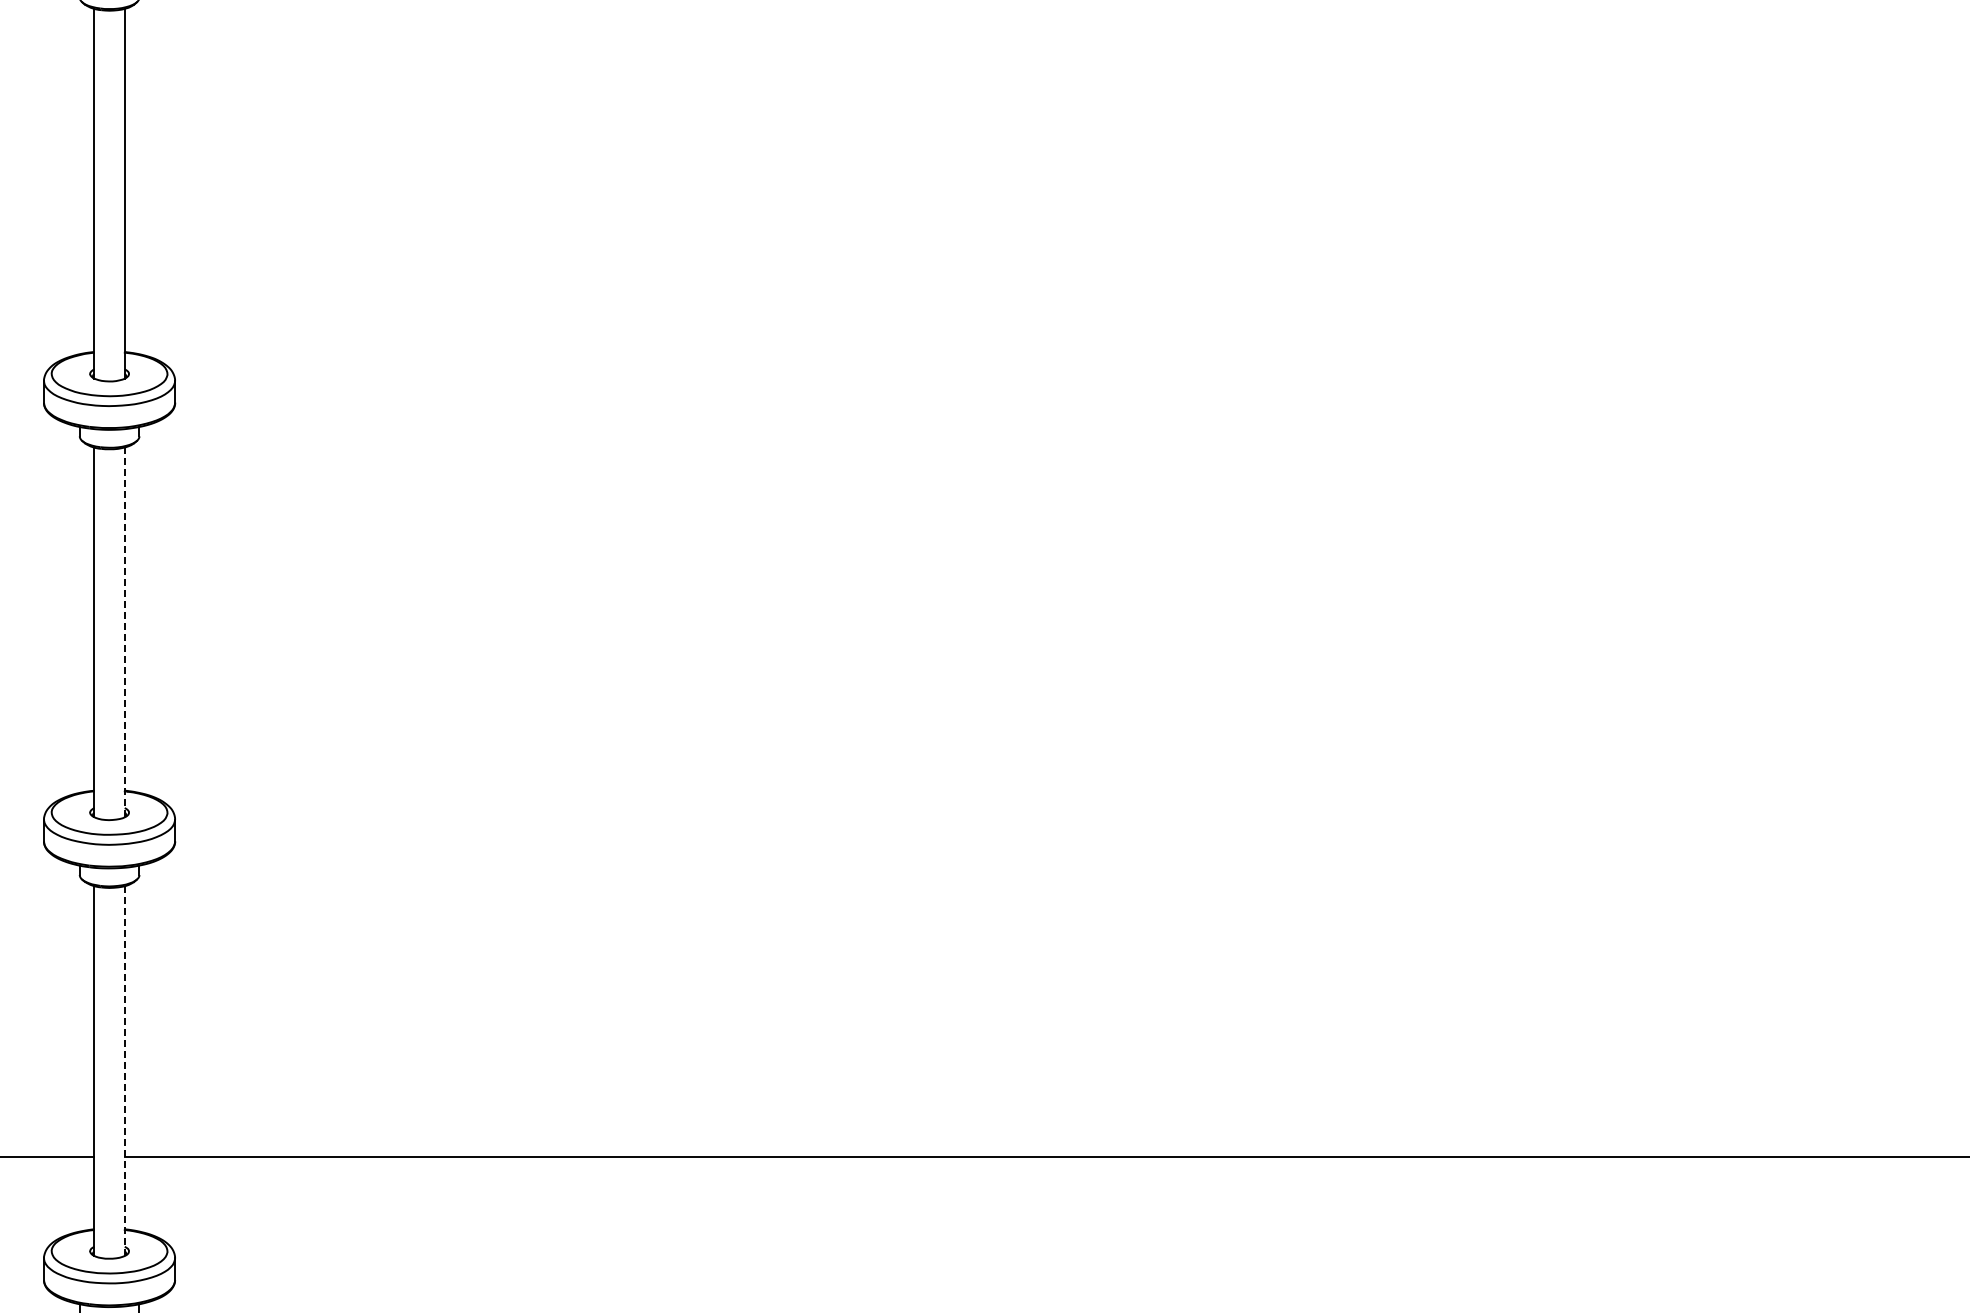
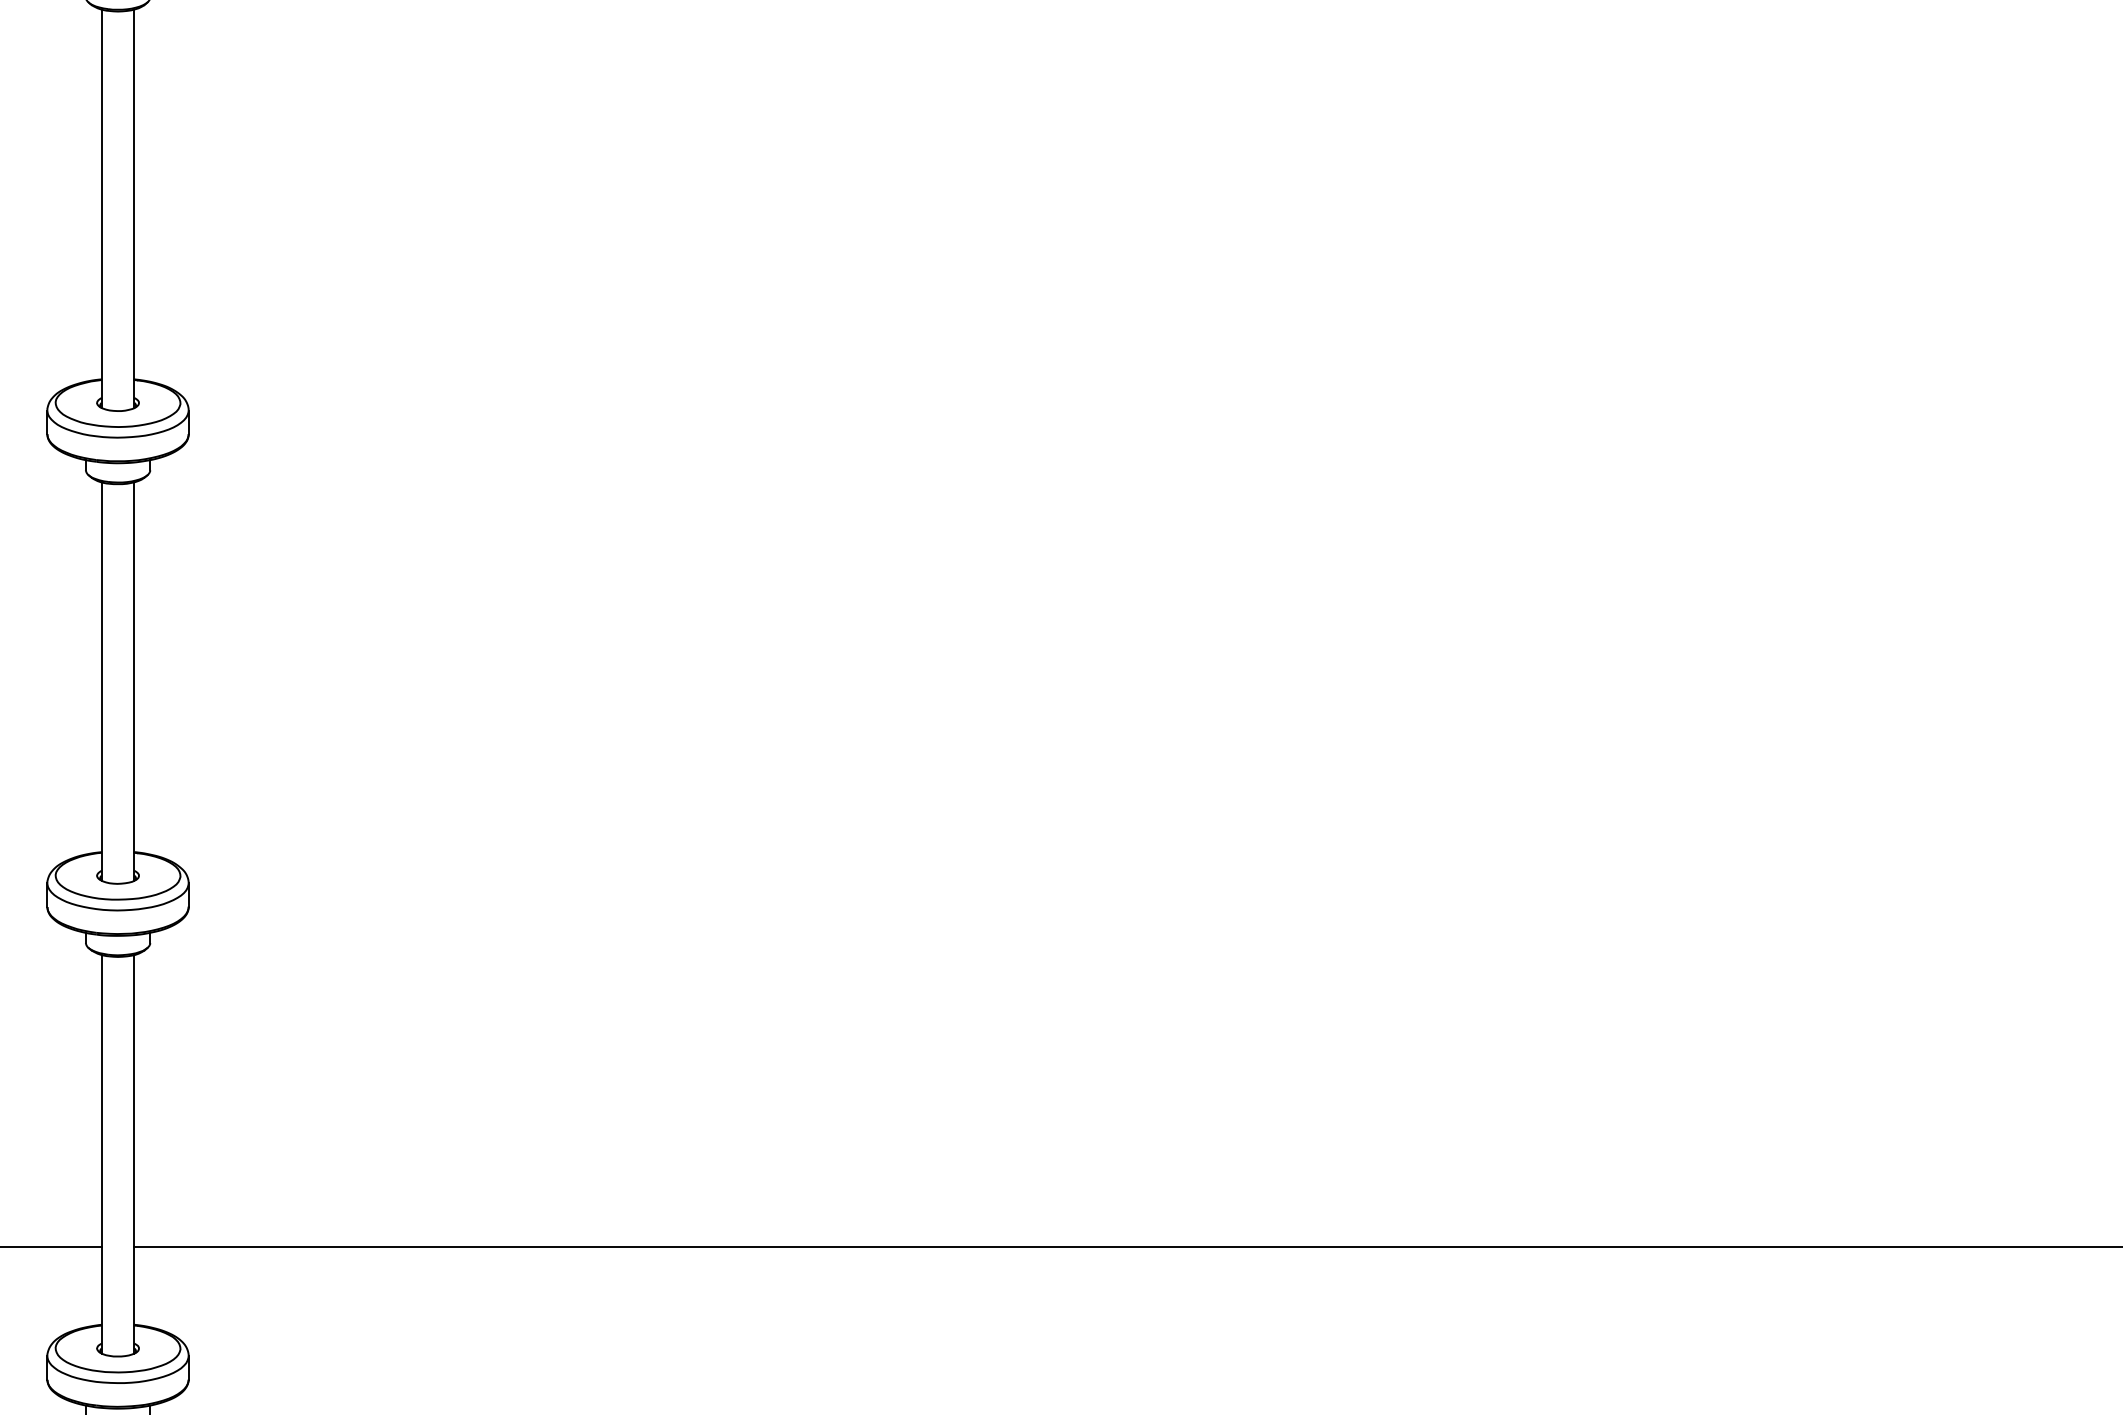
line: (124, 632) -> (134, 681), dashed -> solid
line: (124, 1071) -> (134, 1154), dashed -> solid

